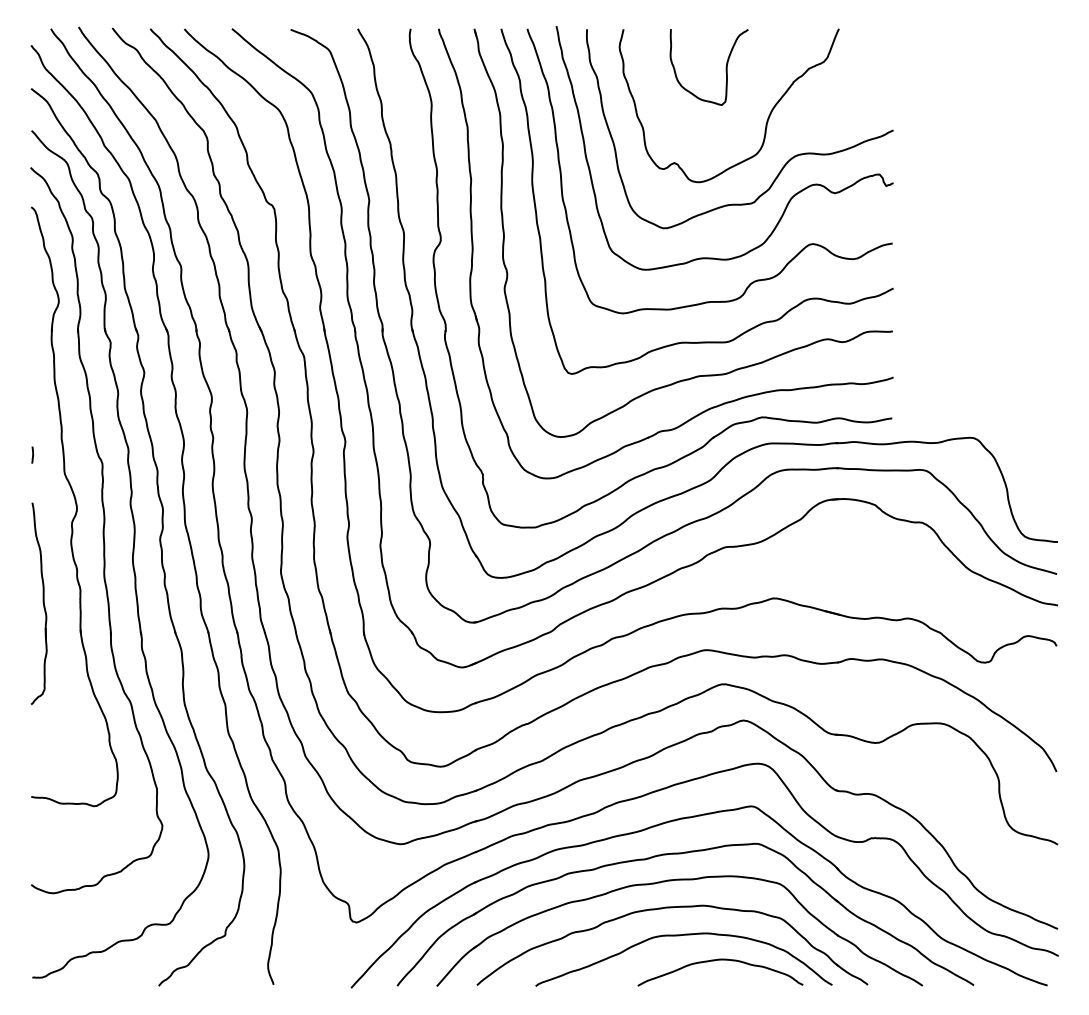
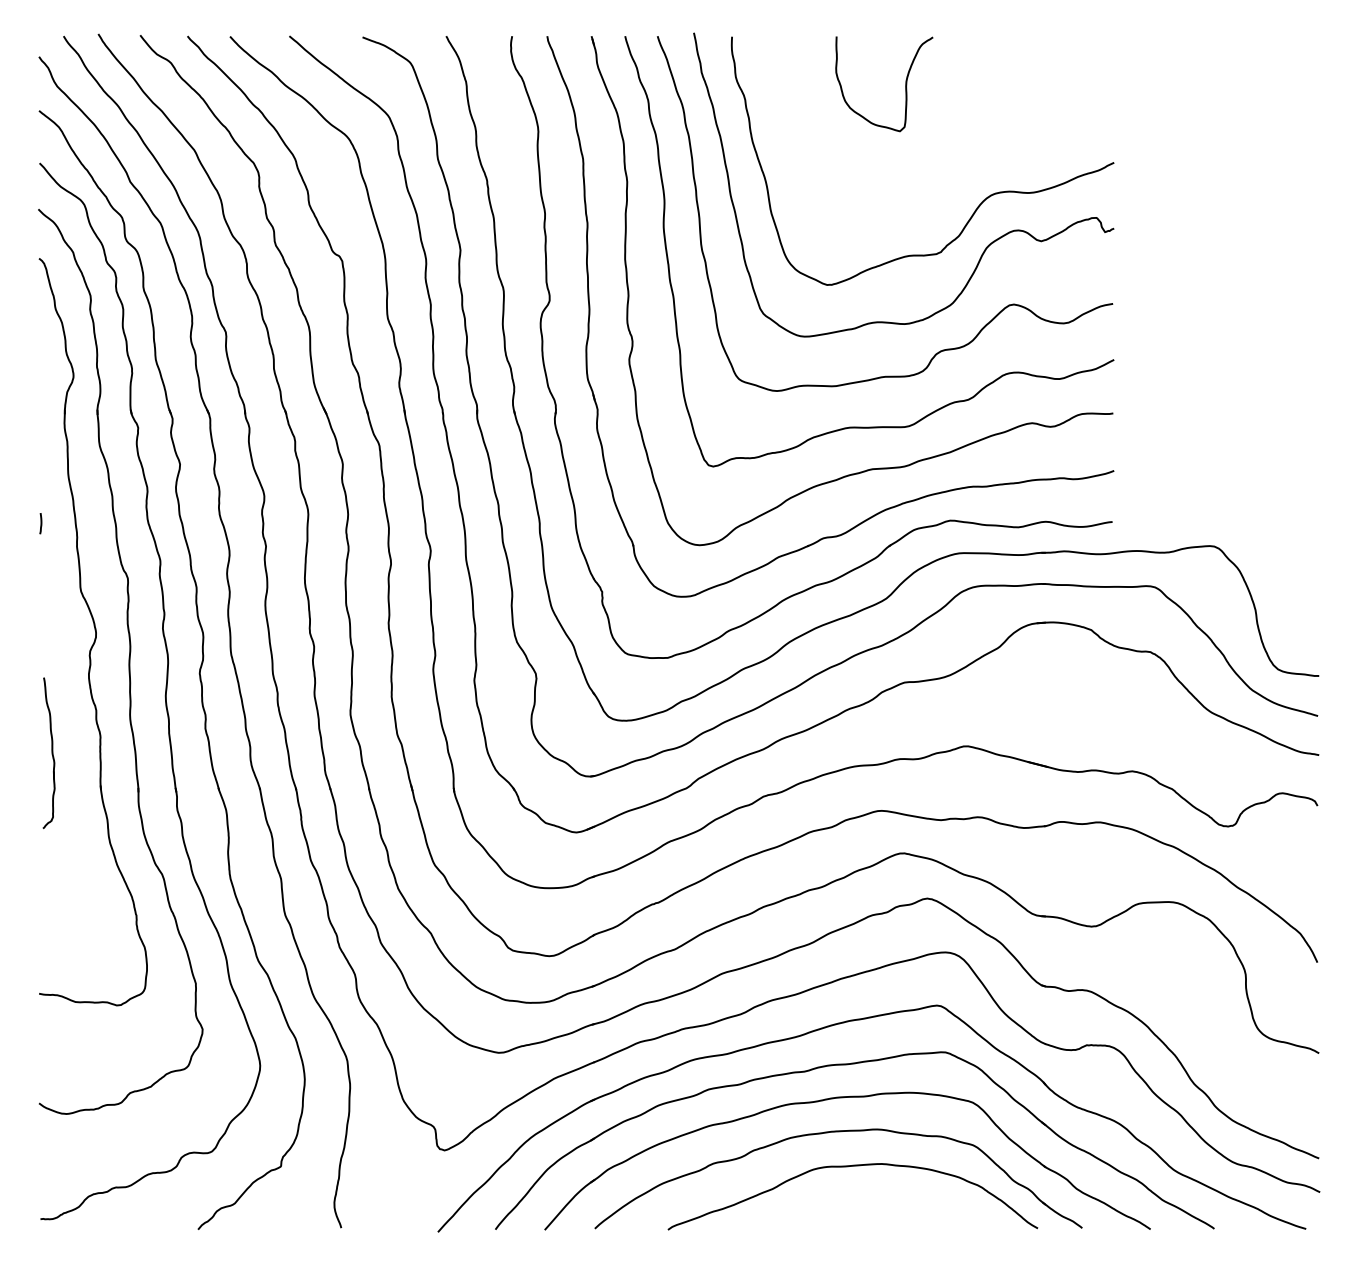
curve: (767, 119) -> (956, 149), removed
line: (32, 454) -> (40, 523), moved
part: (38, 604) -> (48, 753), size x0.6
curve: (720, 960) -> (898, 1197), removed

